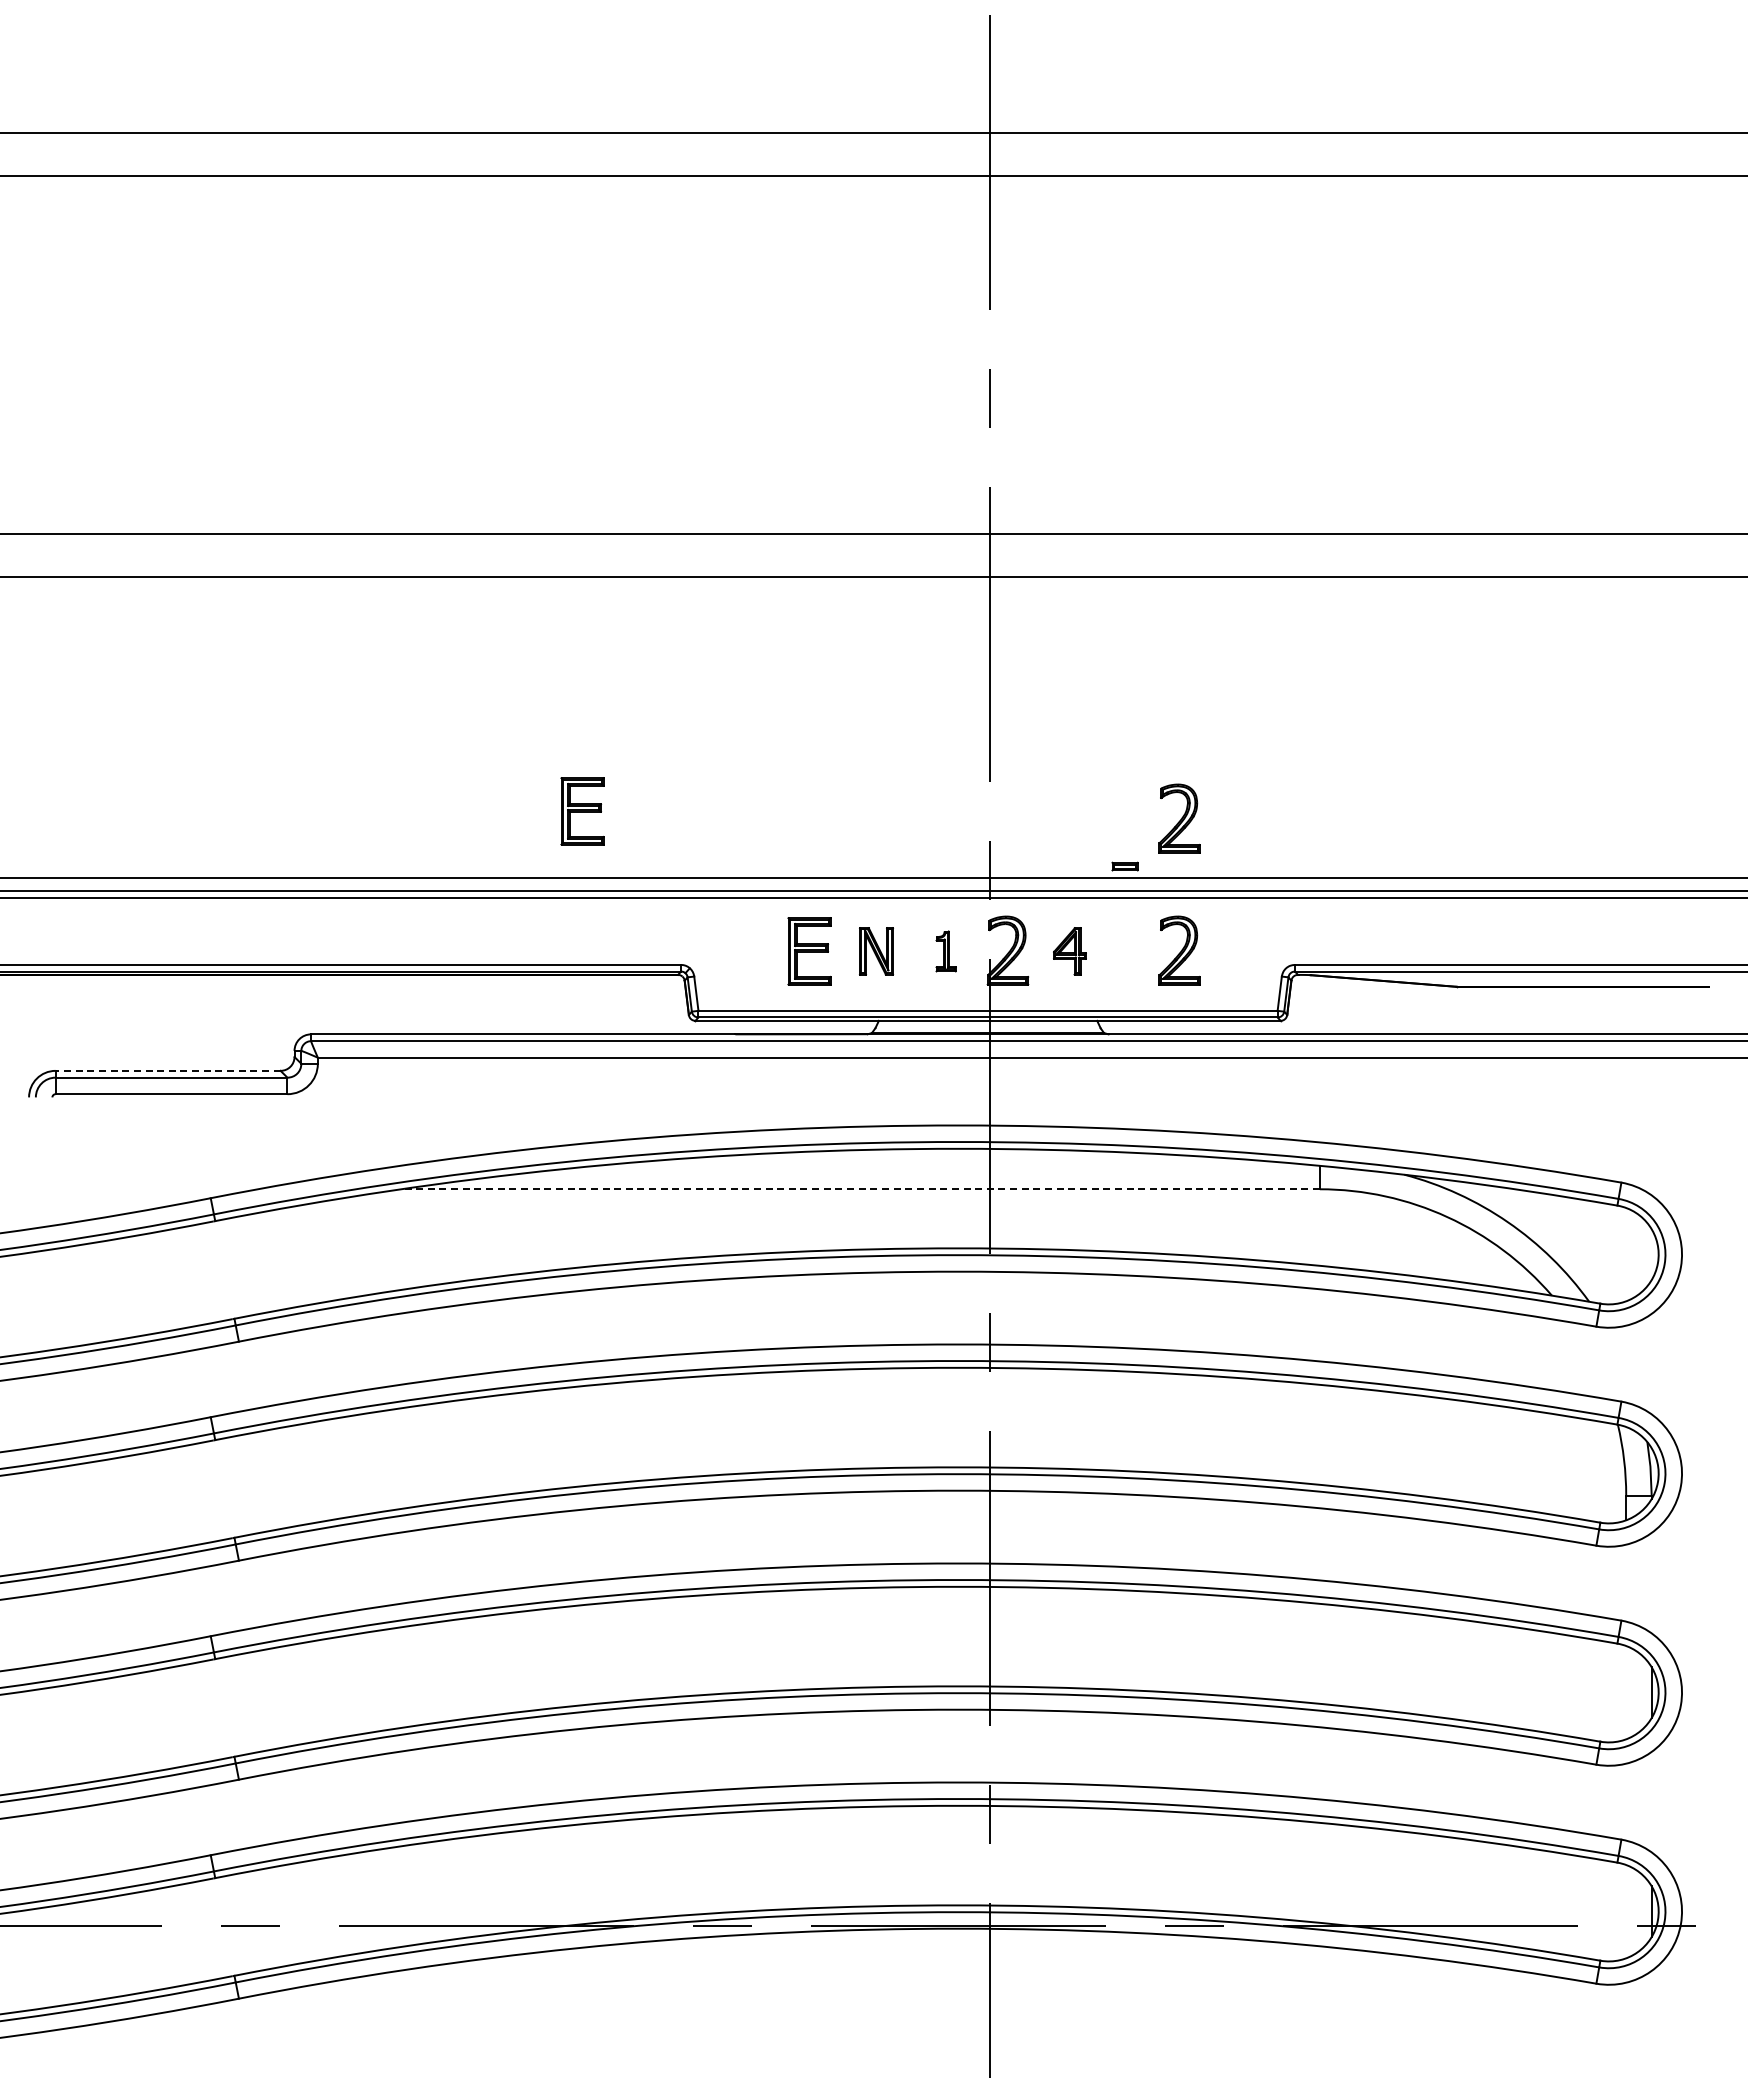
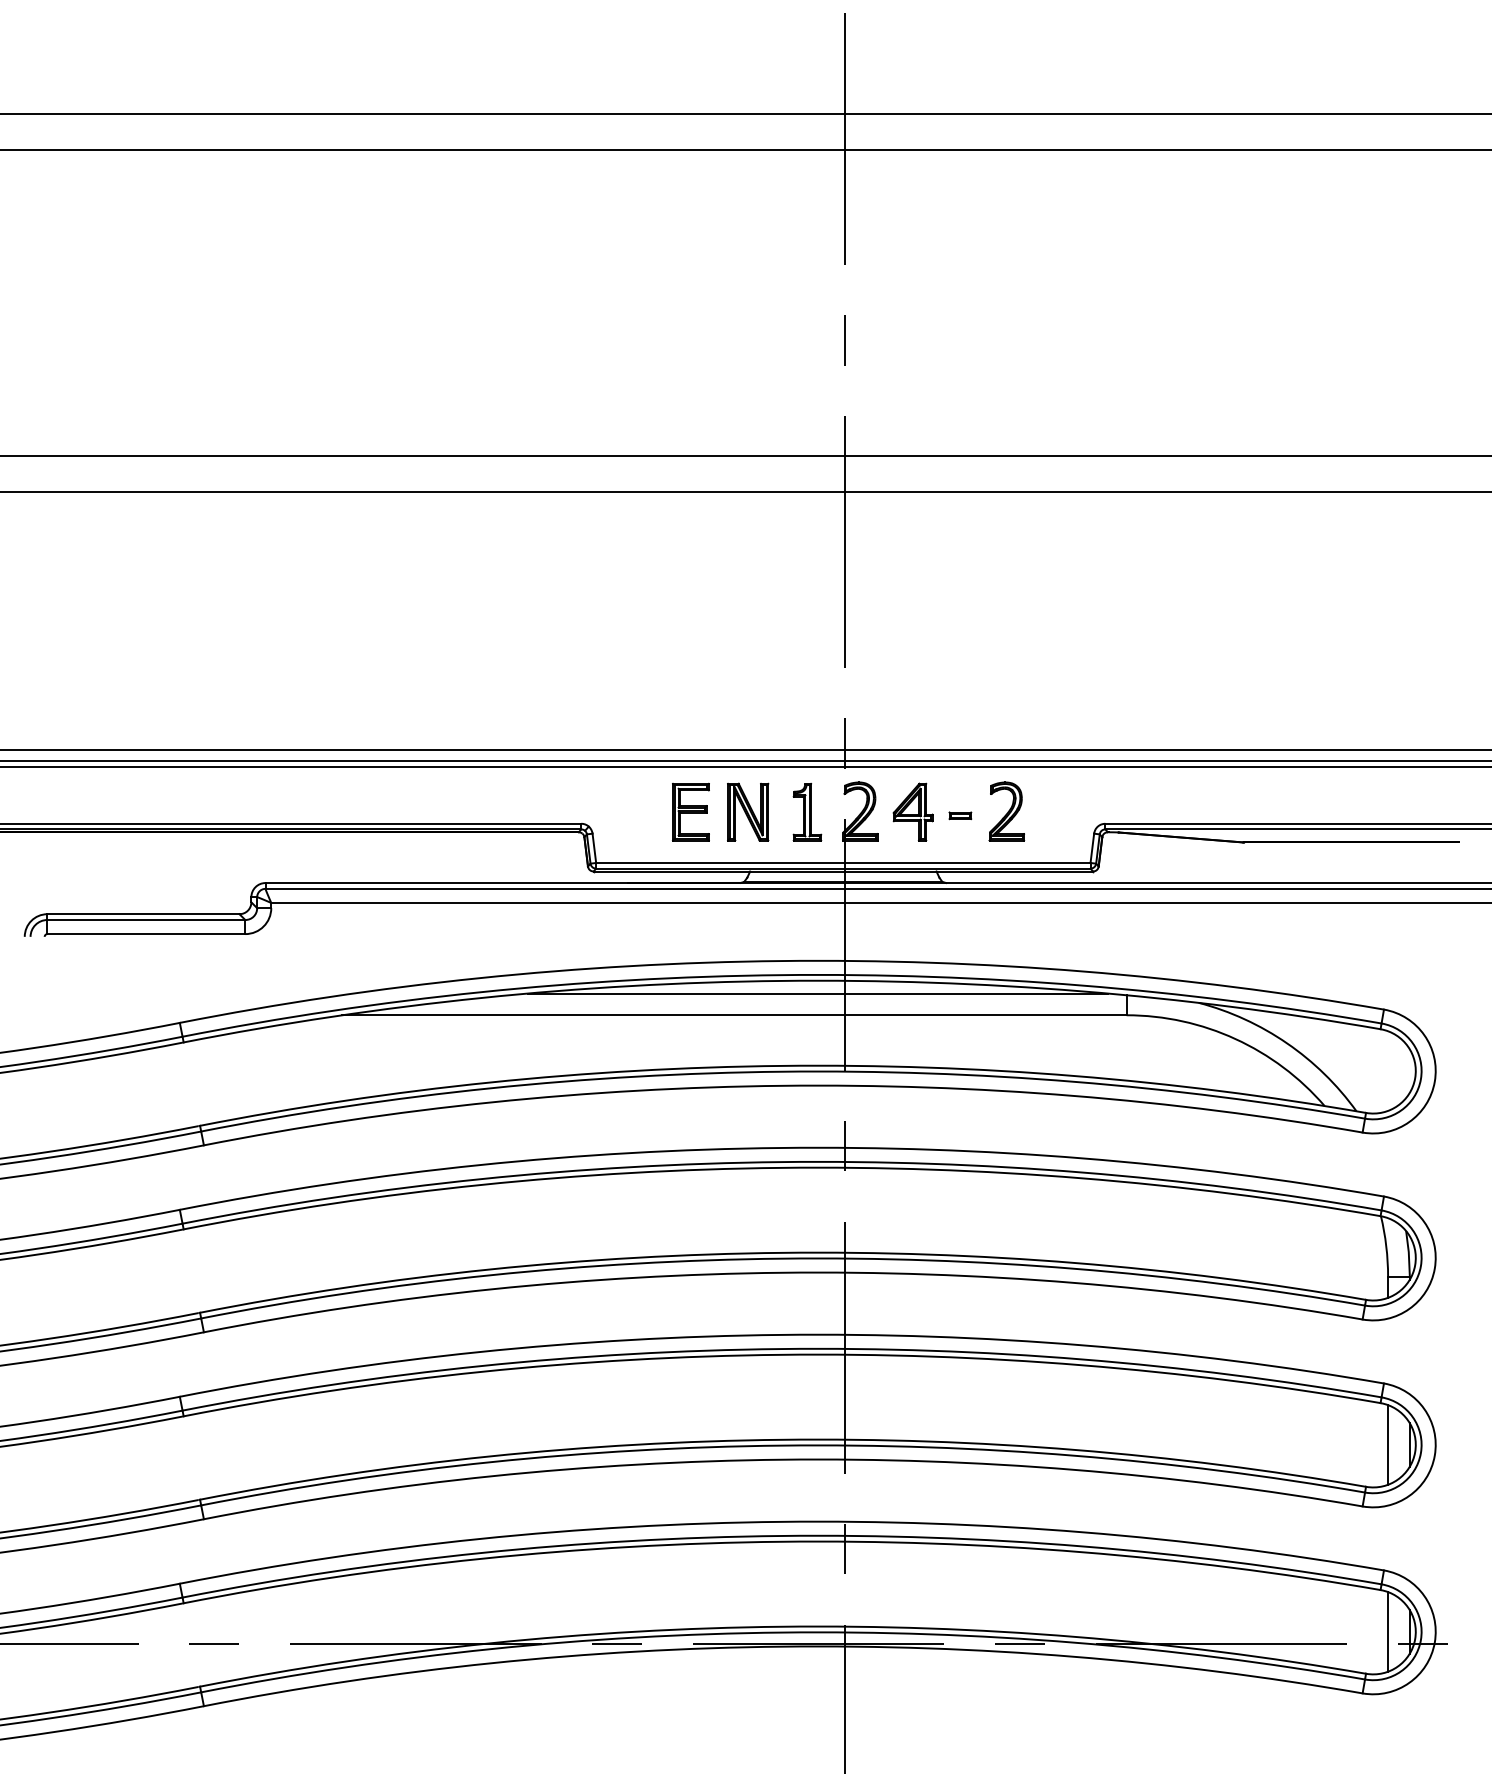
part: (582, 811) -> (497, 692), removed
part: (1179, 818) -> (1006, 698), removed
part: (1124, 866) -> (959, 815), moved
part: (876, 951) -> (748, 812), size x1.43
part: (946, 951) -> (807, 812), size x1.67
part: (1069, 951) -> (912, 812), size x1.43
line: (168, 1070) -> (143, 913), dashed -> solid
line: (957, 1163) -> (817, 993), added
line: (860, 1189) -> (734, 1015), dashed -> solid
line: (1626, 1692) -> (1388, 1444), added
line: (1626, 1911) -> (1388, 1631), added

